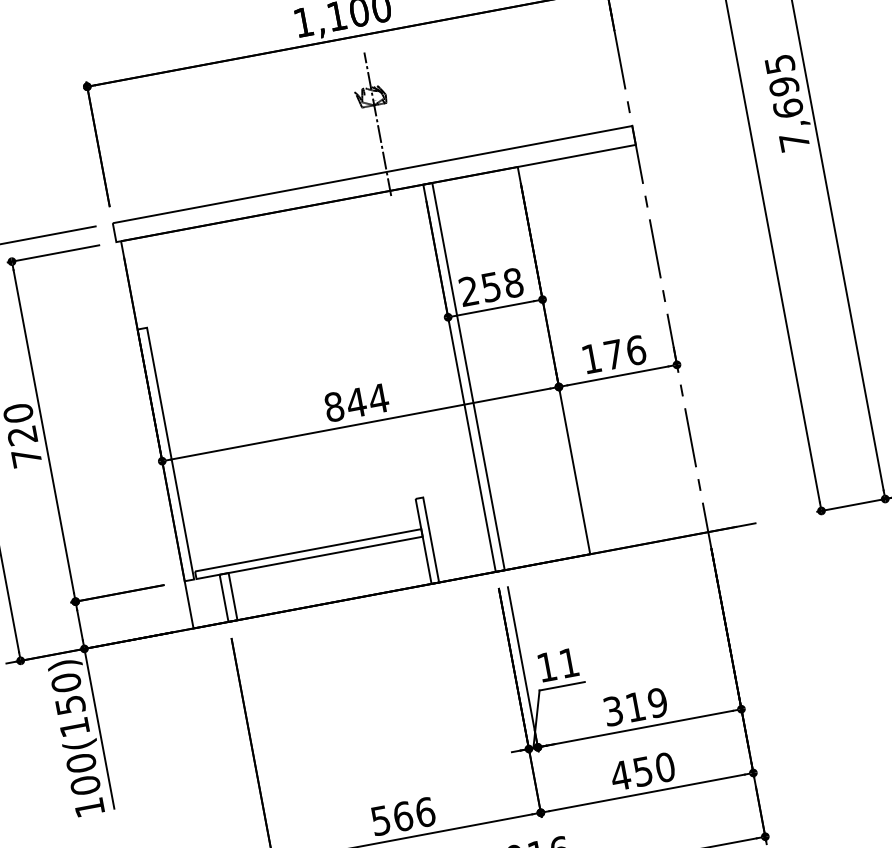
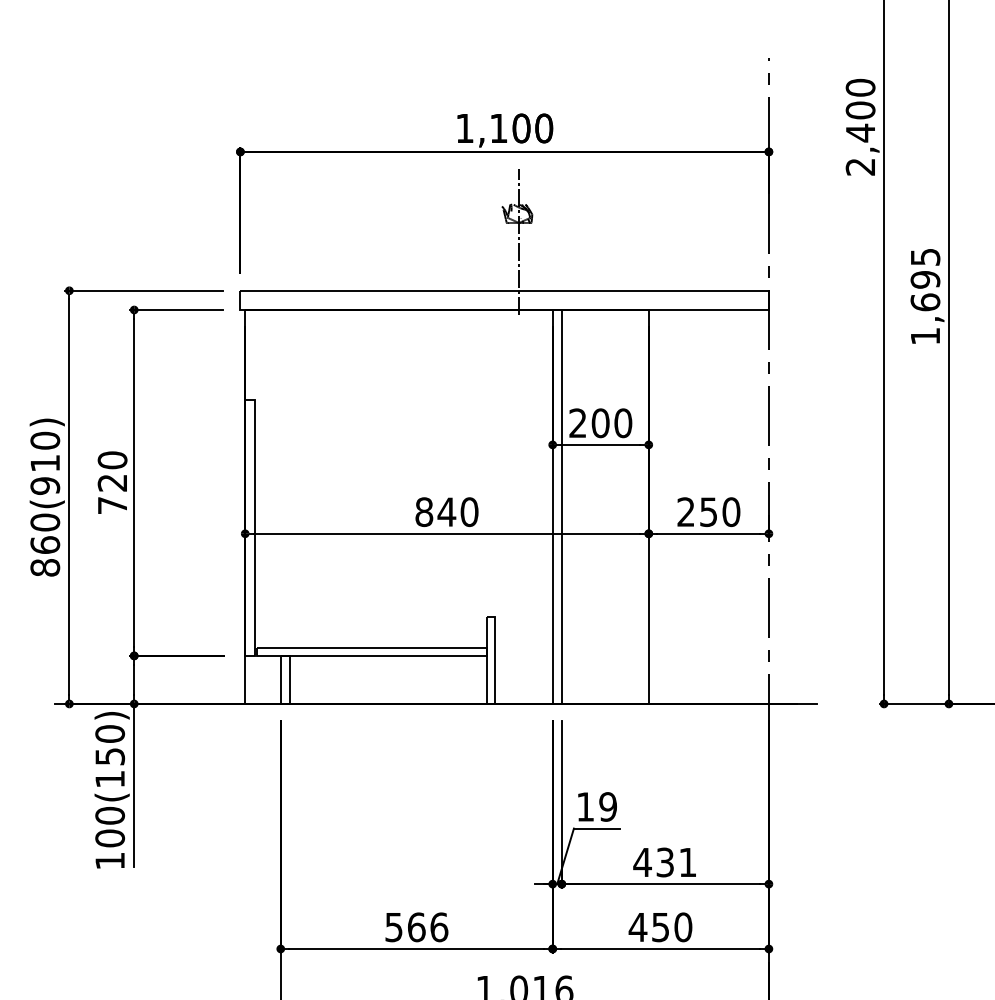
text: (794, 142) -> (925, 336), 7,695 -> 1,695
text: (501, 285) -> (611, 423), 258 -> 200
text: (613, 355) -> (708, 512), 176 -> 250
text: (378, 399) -> (469, 512), 844 -> 840
text: (568, 662) -> (607, 806), 11 -> 19
text: (634, 707) -> (664, 862), 319 -> 431

